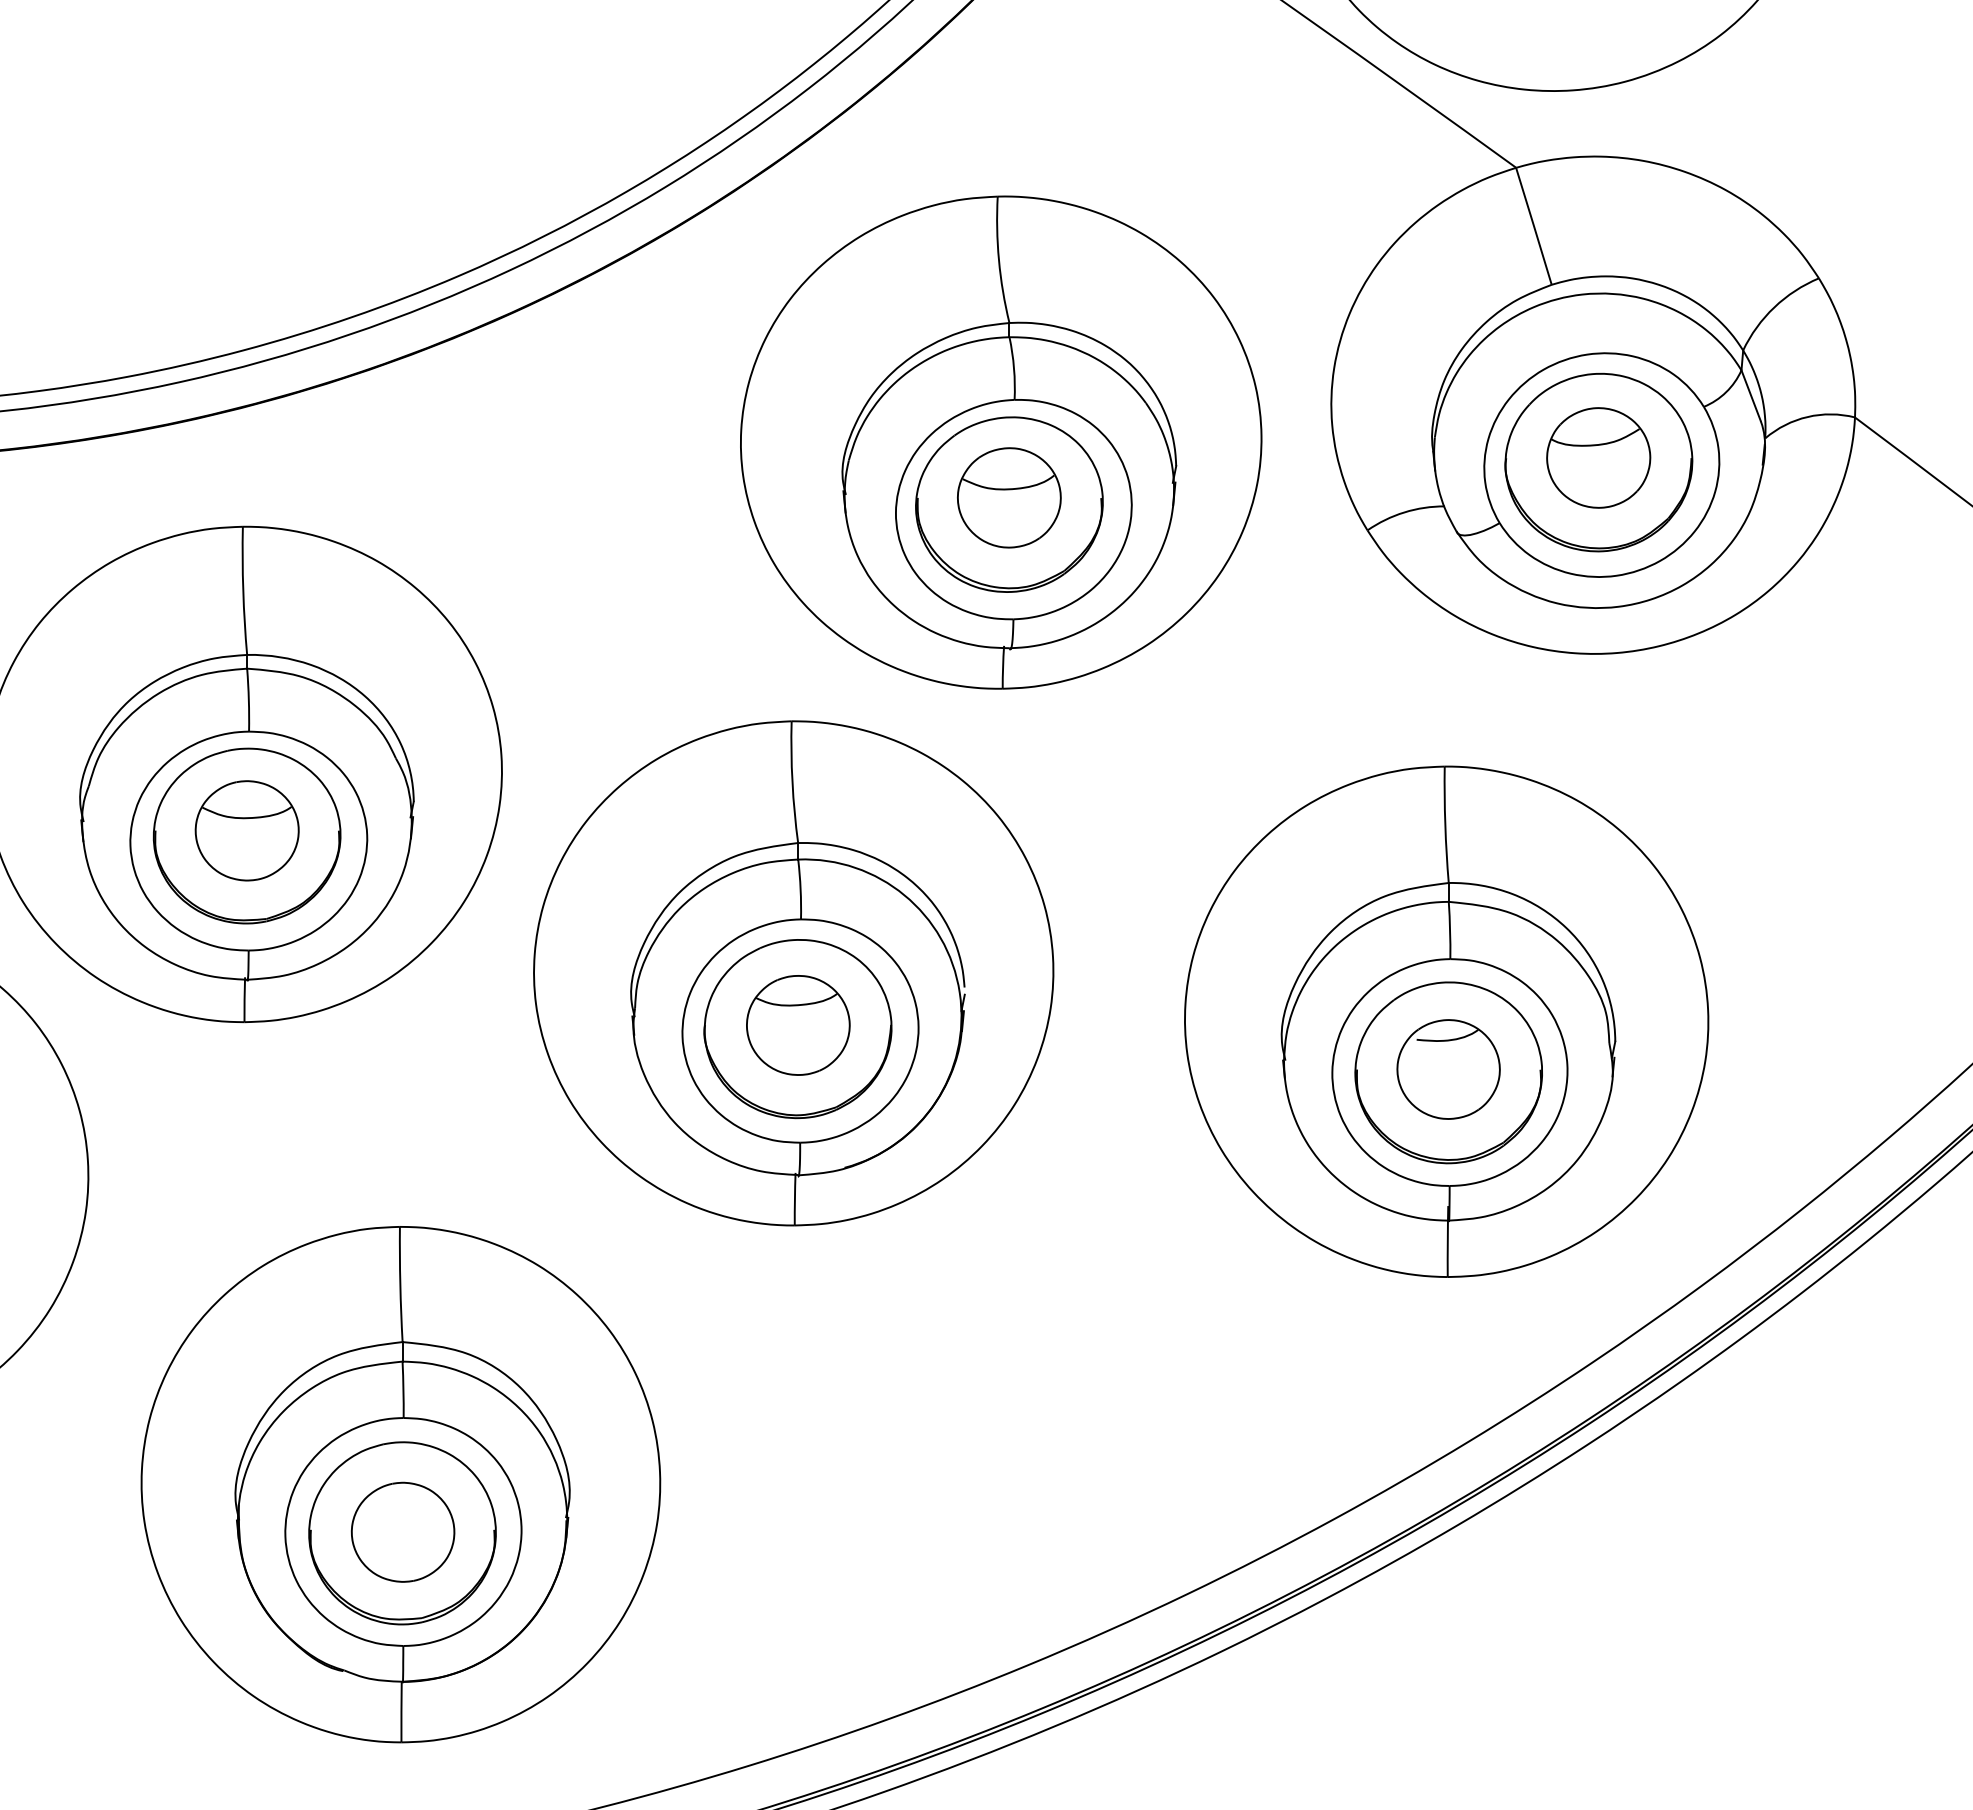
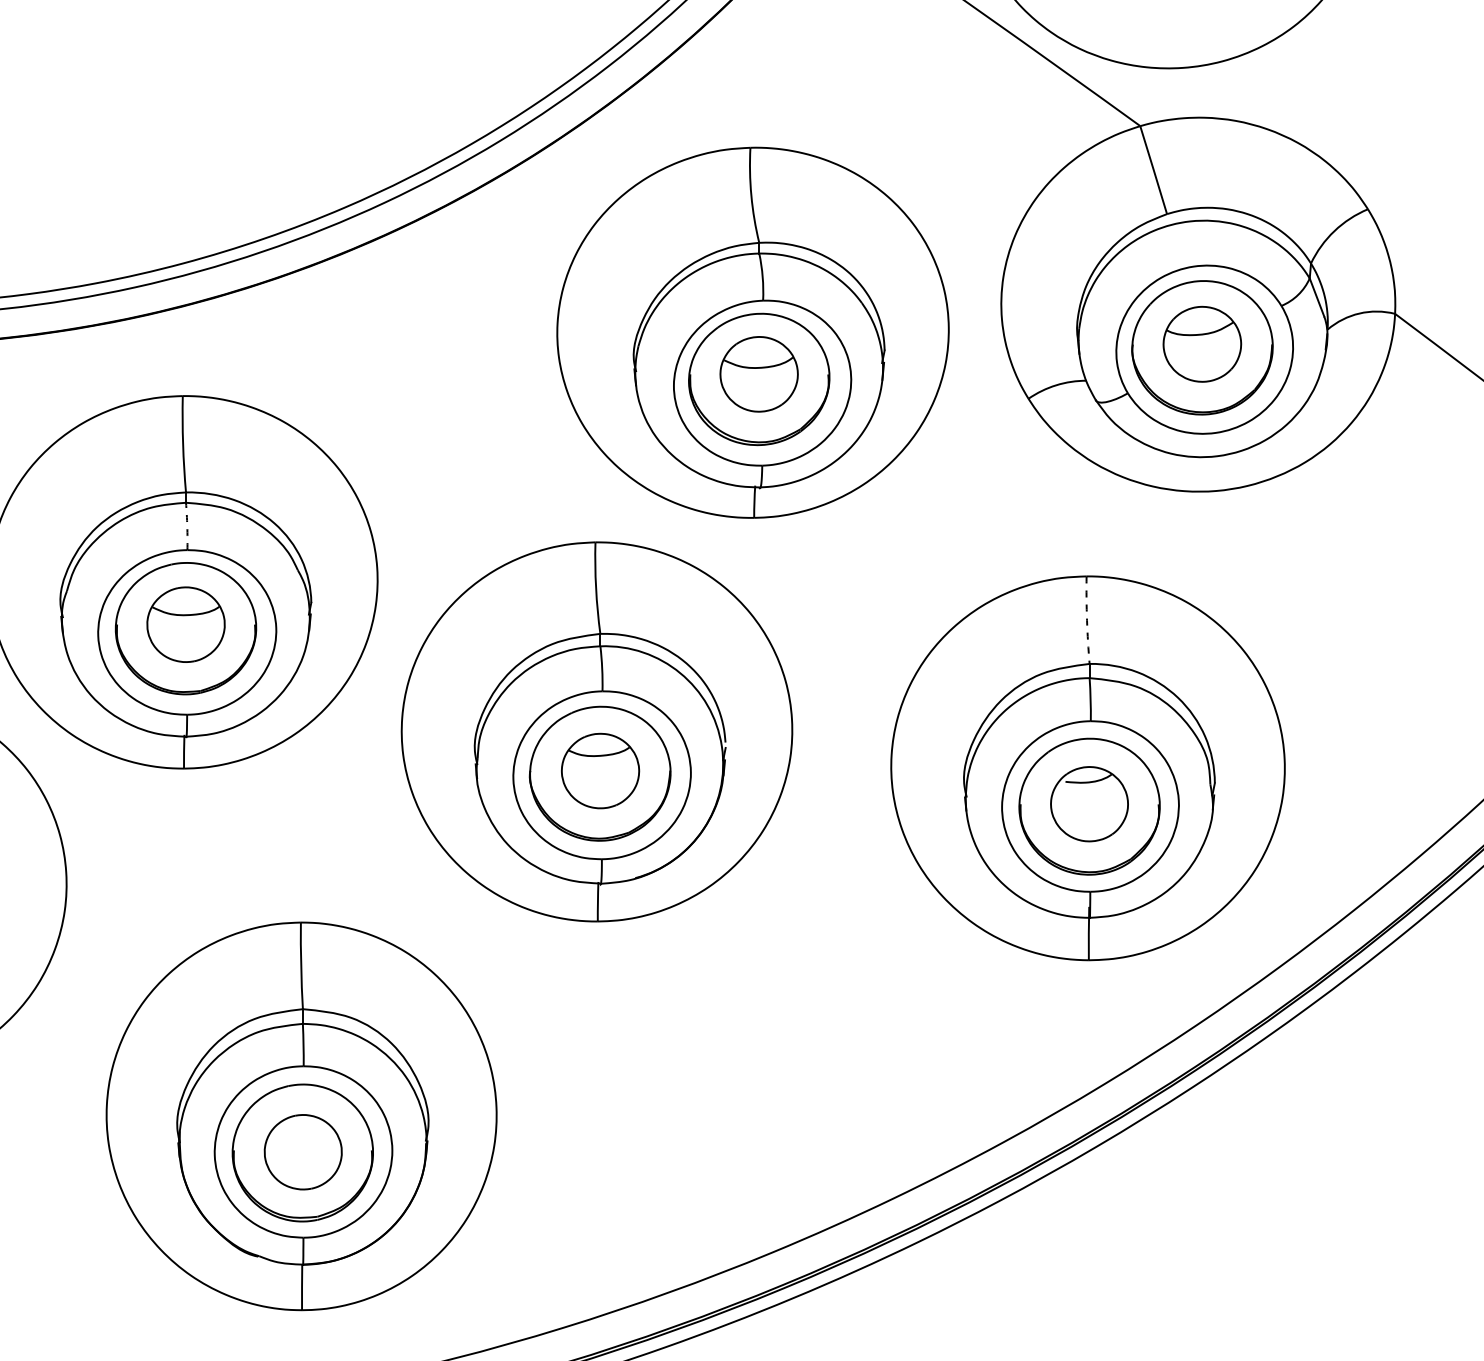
arc: (248, 700) -> (187, 526), solid -> dashed
arc: (1445, 824) -> (1087, 619), solid -> dashed

